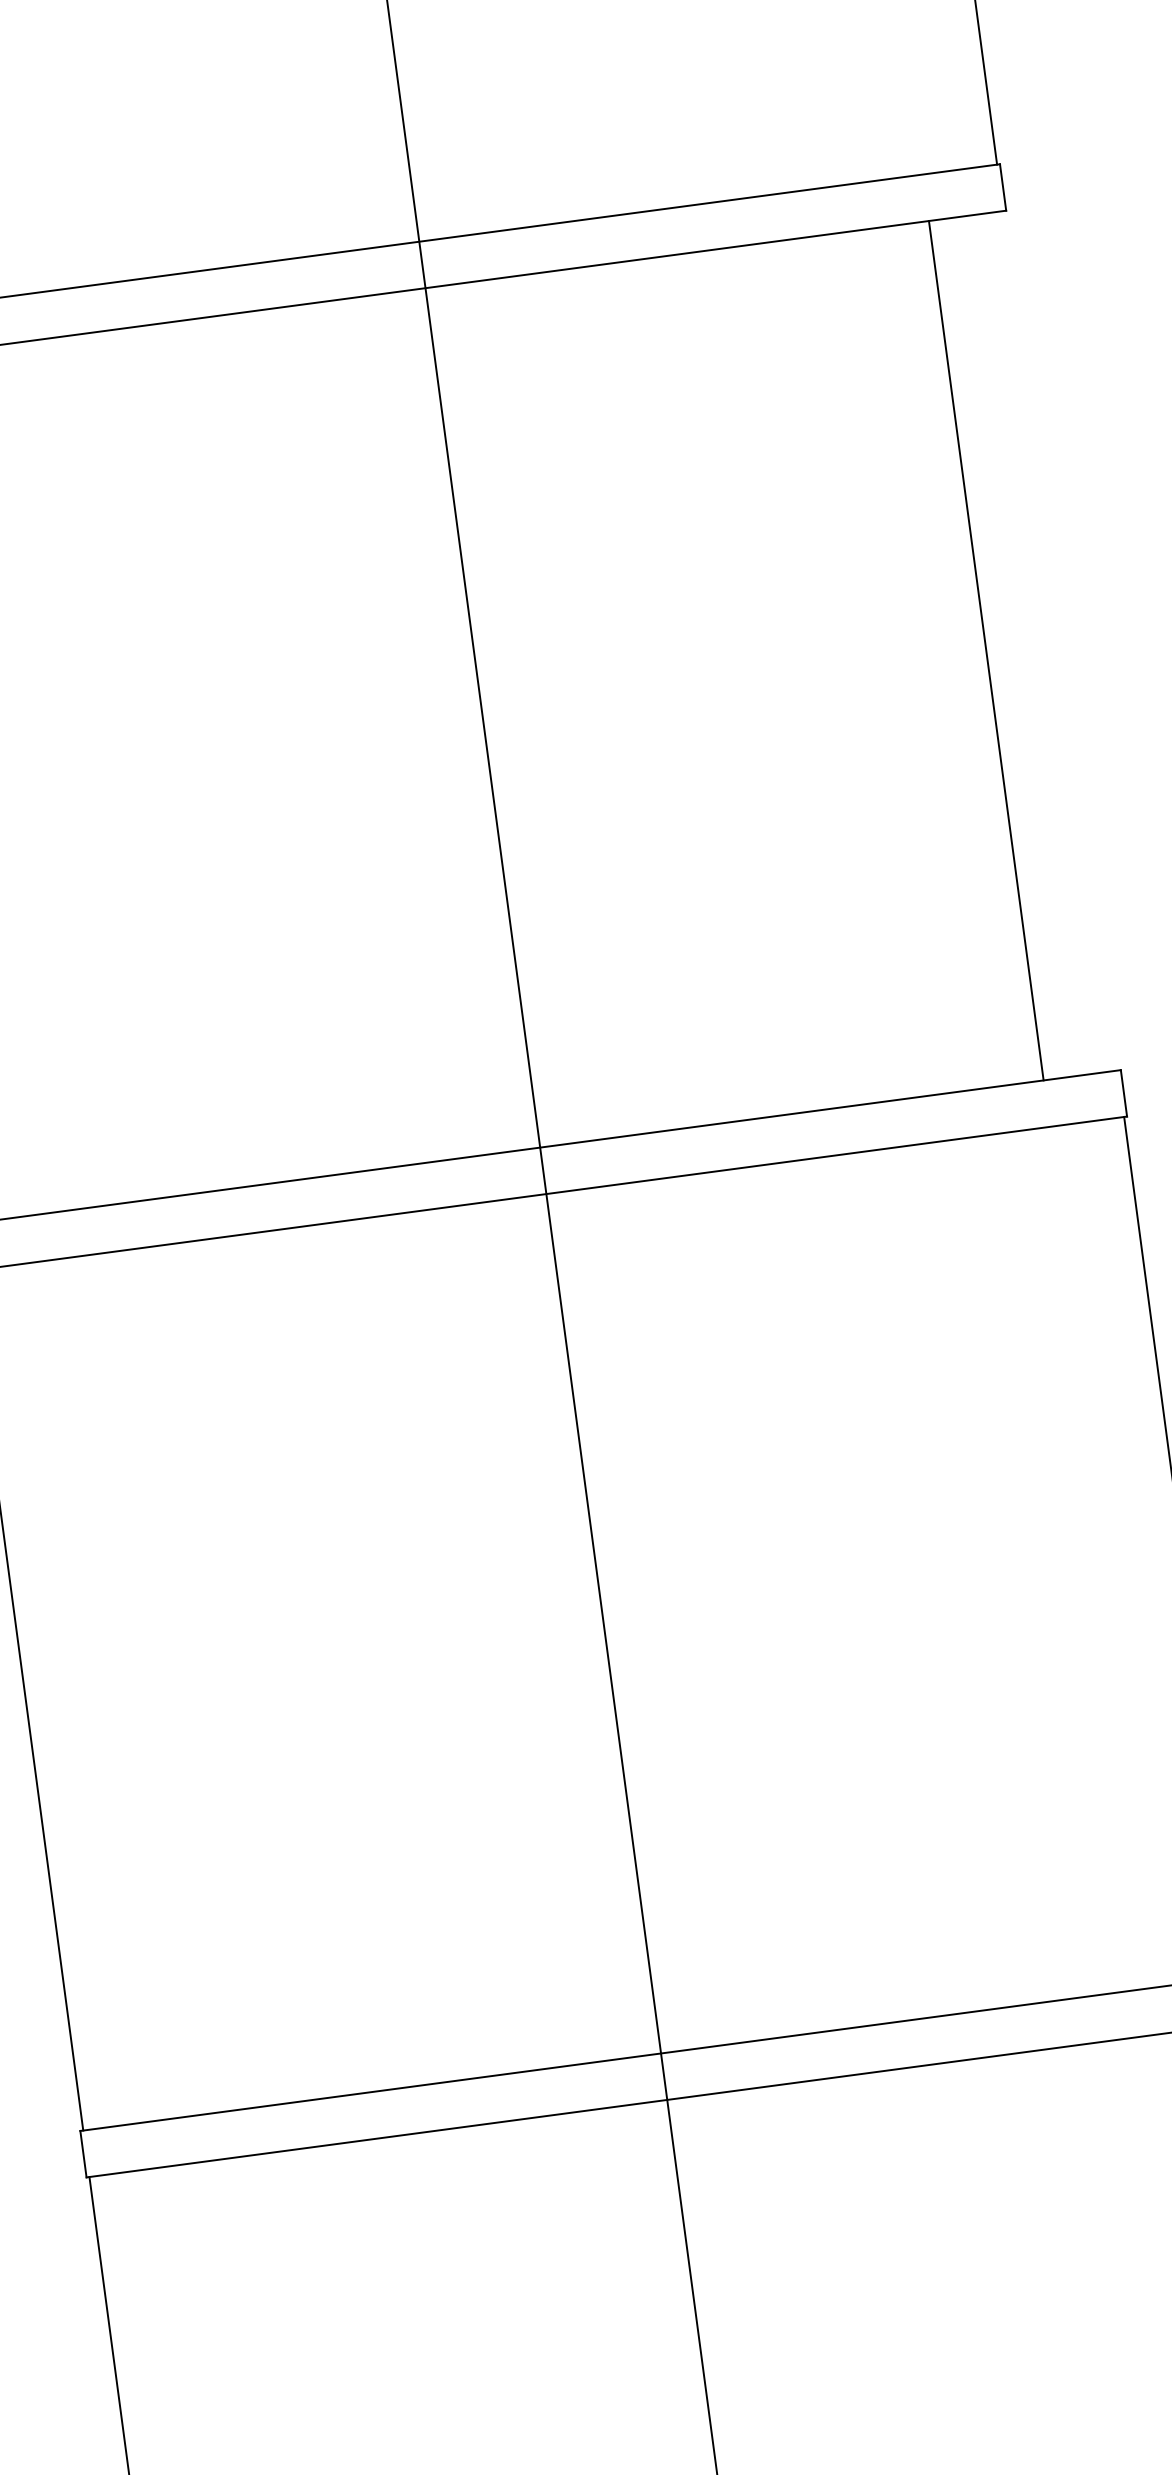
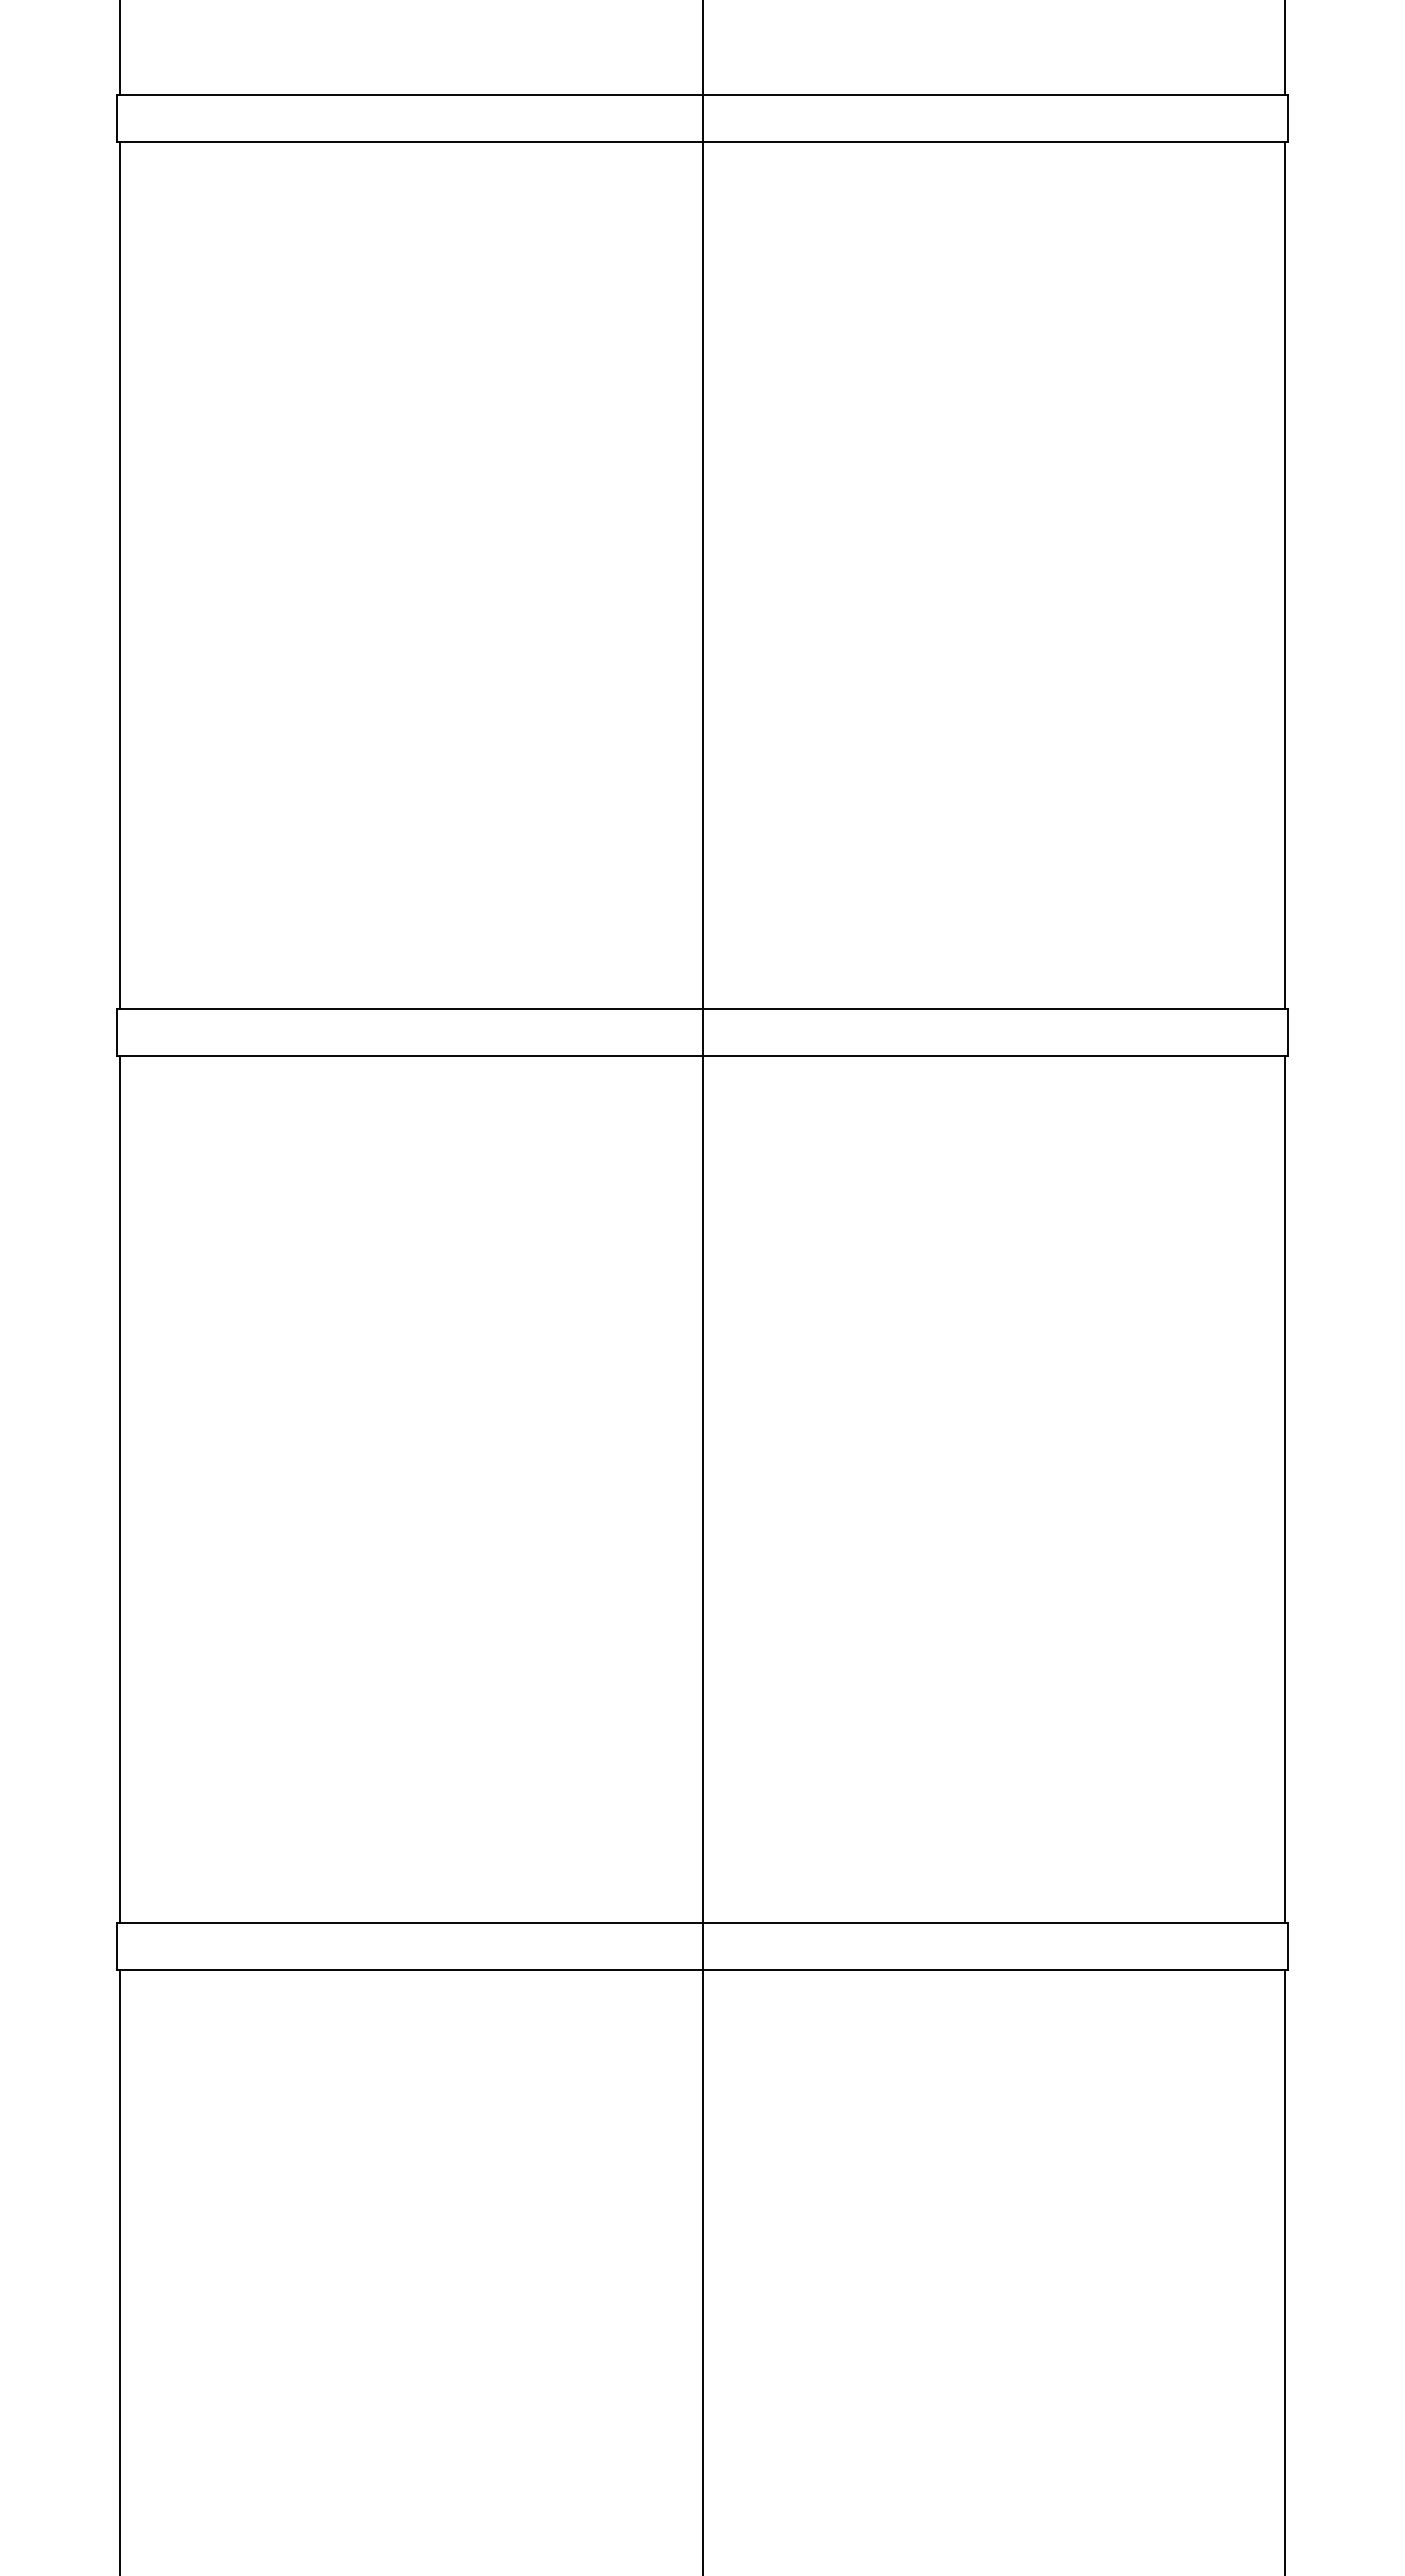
line: (986, 650) -> (1285, 575), moved

